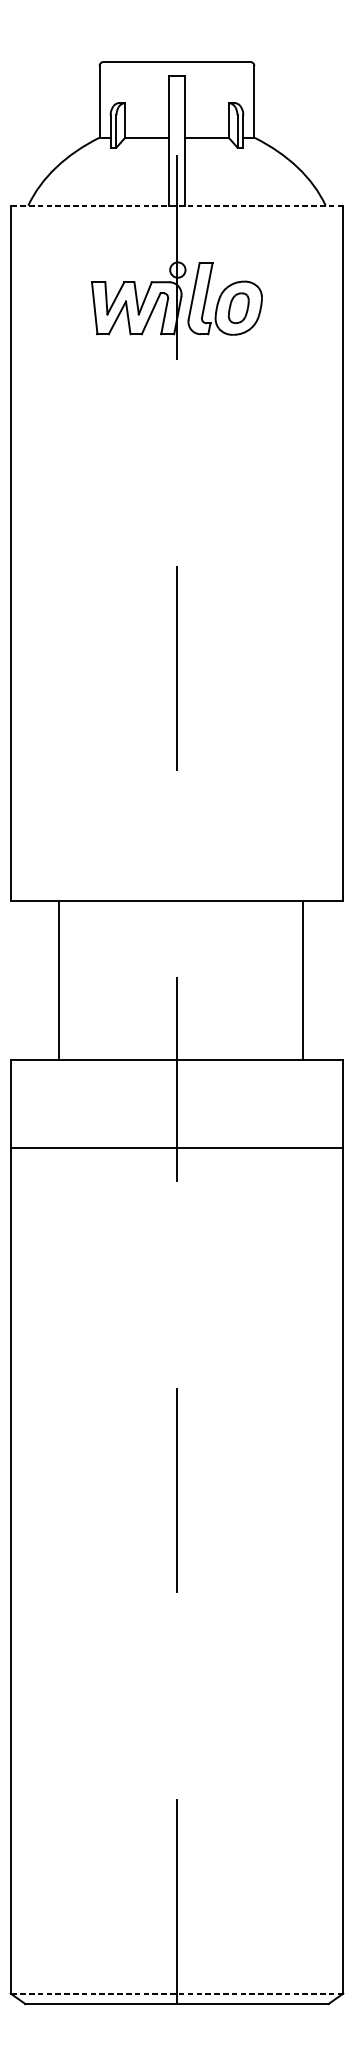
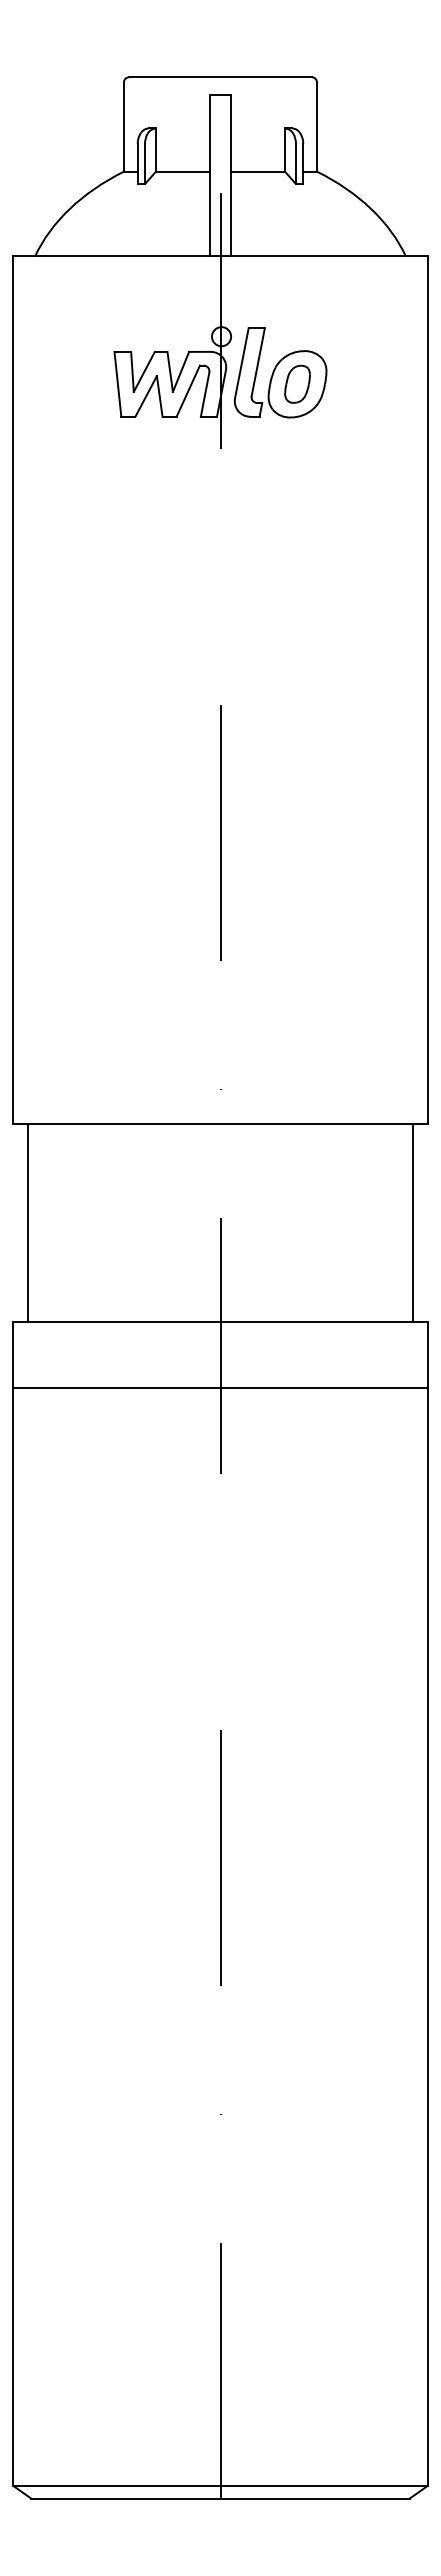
line: (177, 205) -> (220, 256), dashed -> solid
line: (58, 980) -> (27, 1222), moved
line: (302, 980) -> (413, 1222), moved
line: (177, 1147) -> (220, 1387), moved
line: (177, 1993) -> (220, 2485), dashed -> solid

